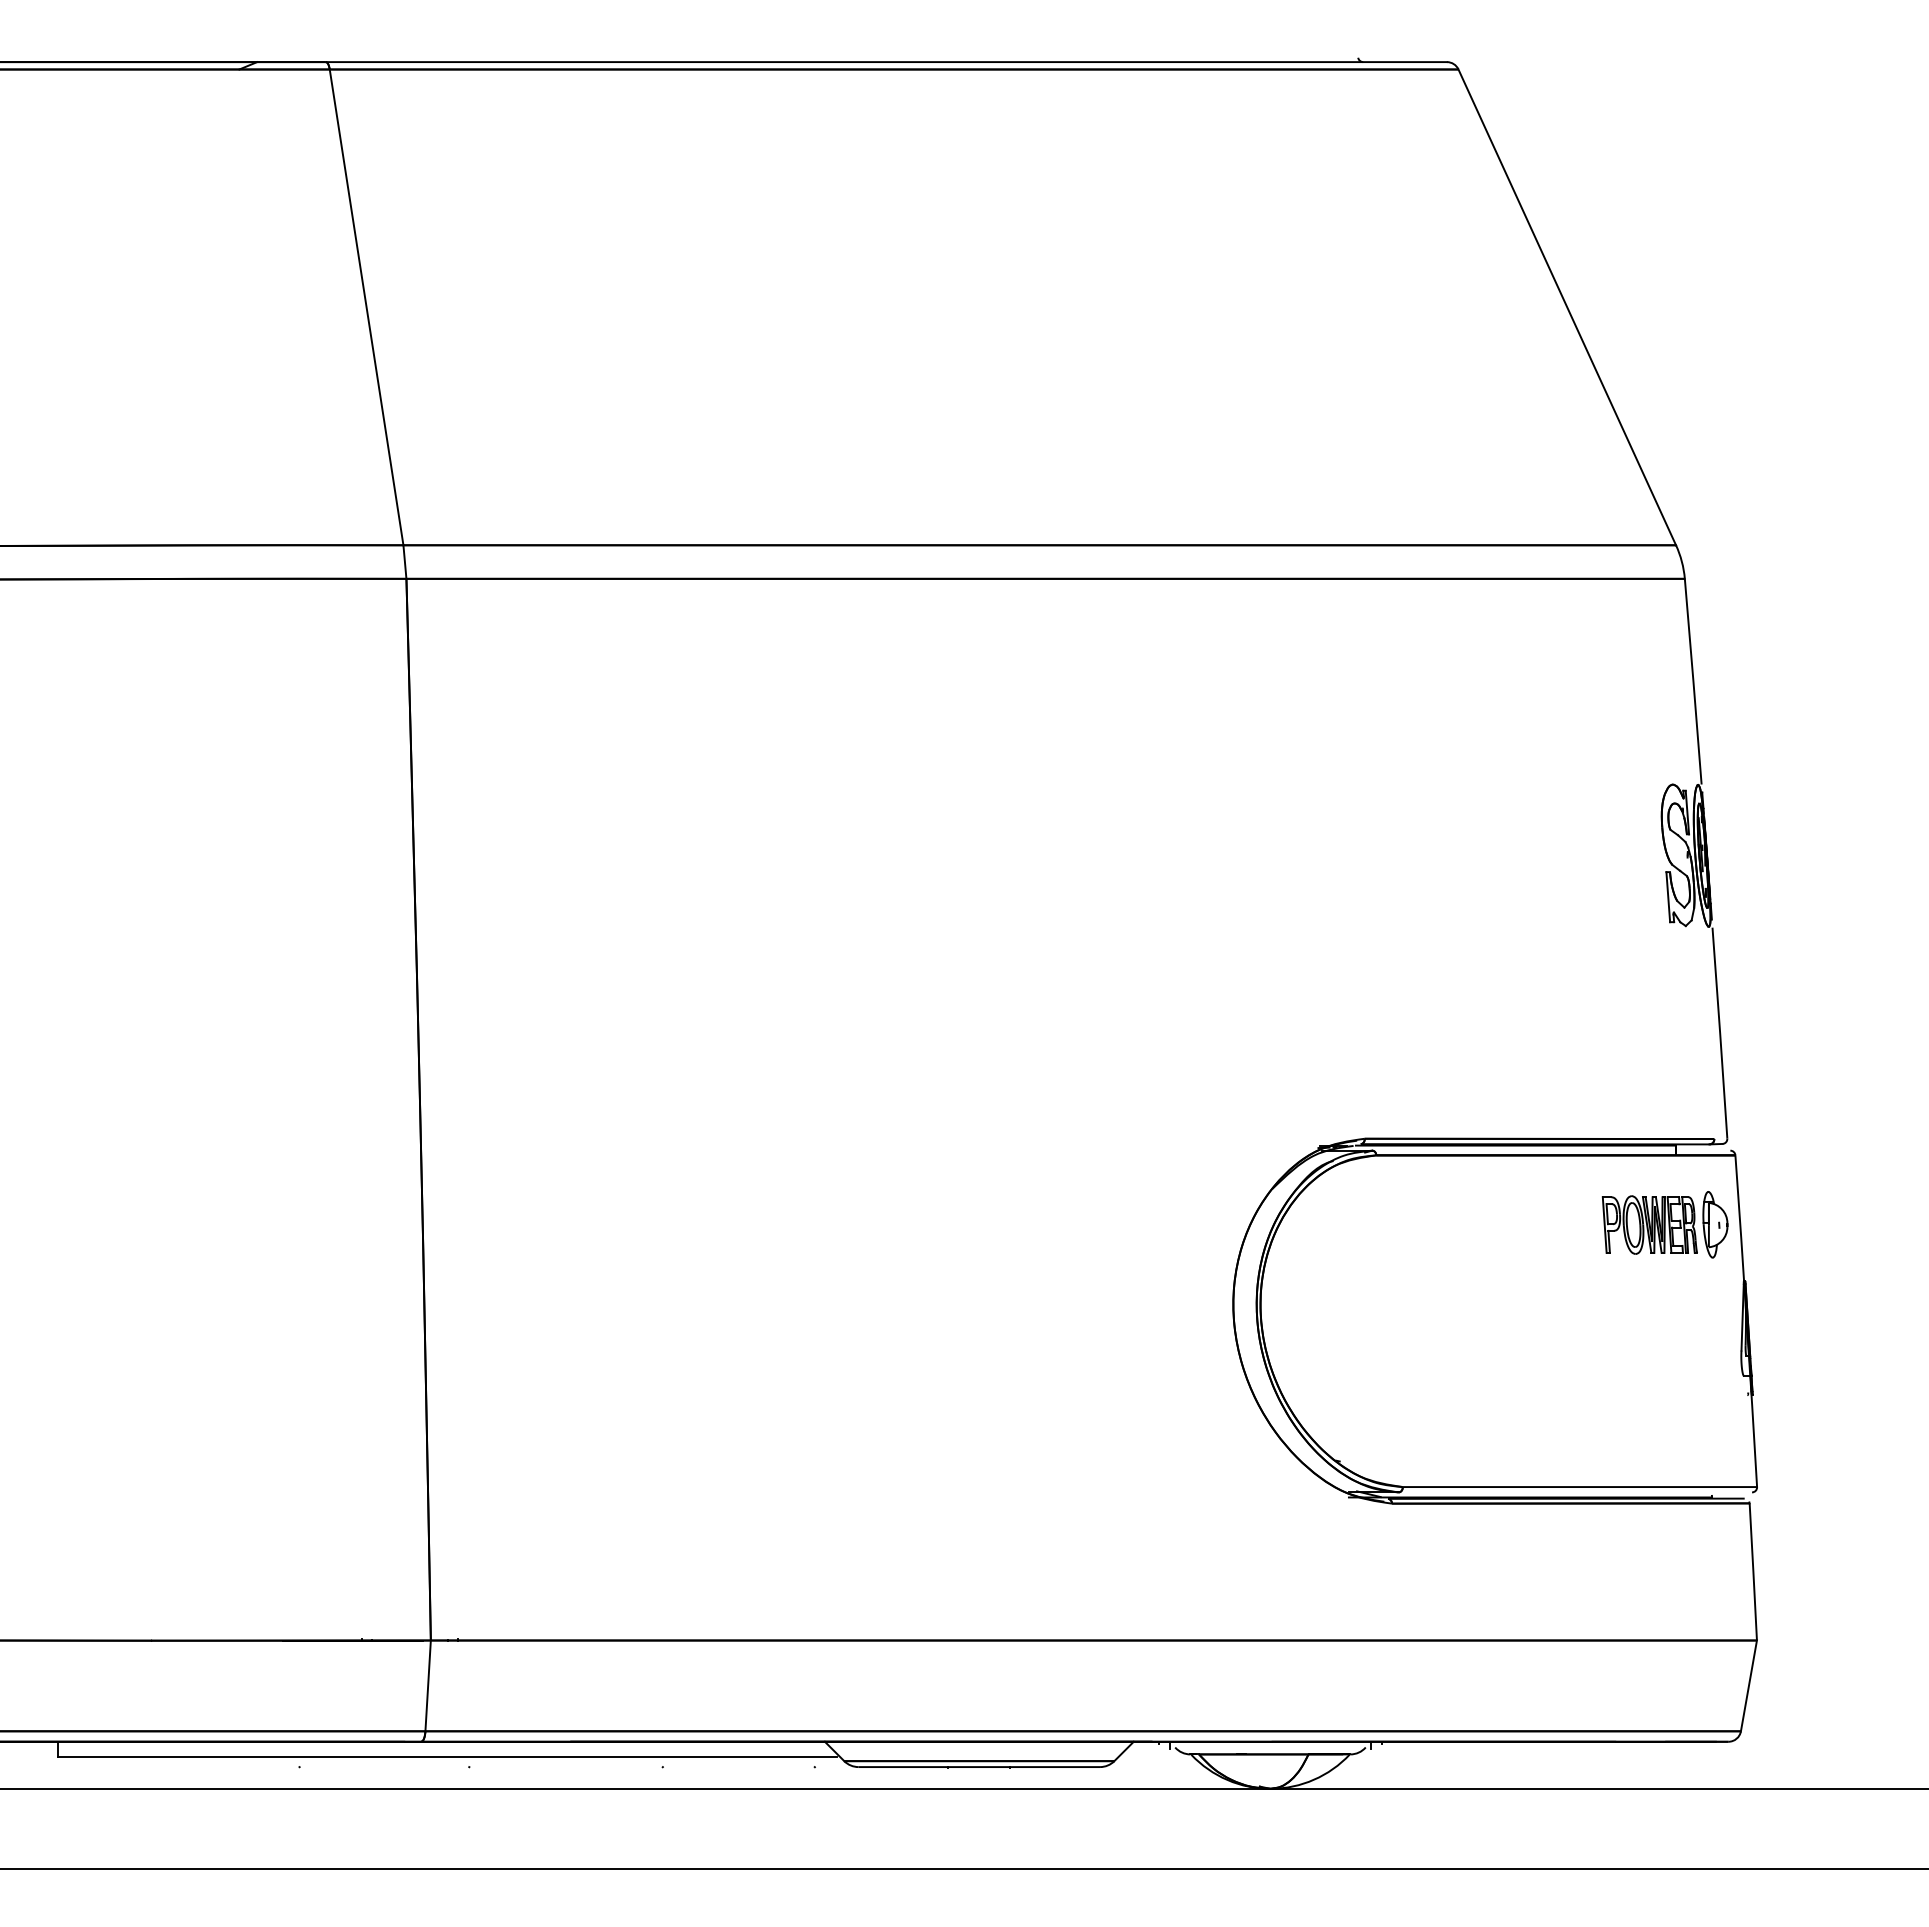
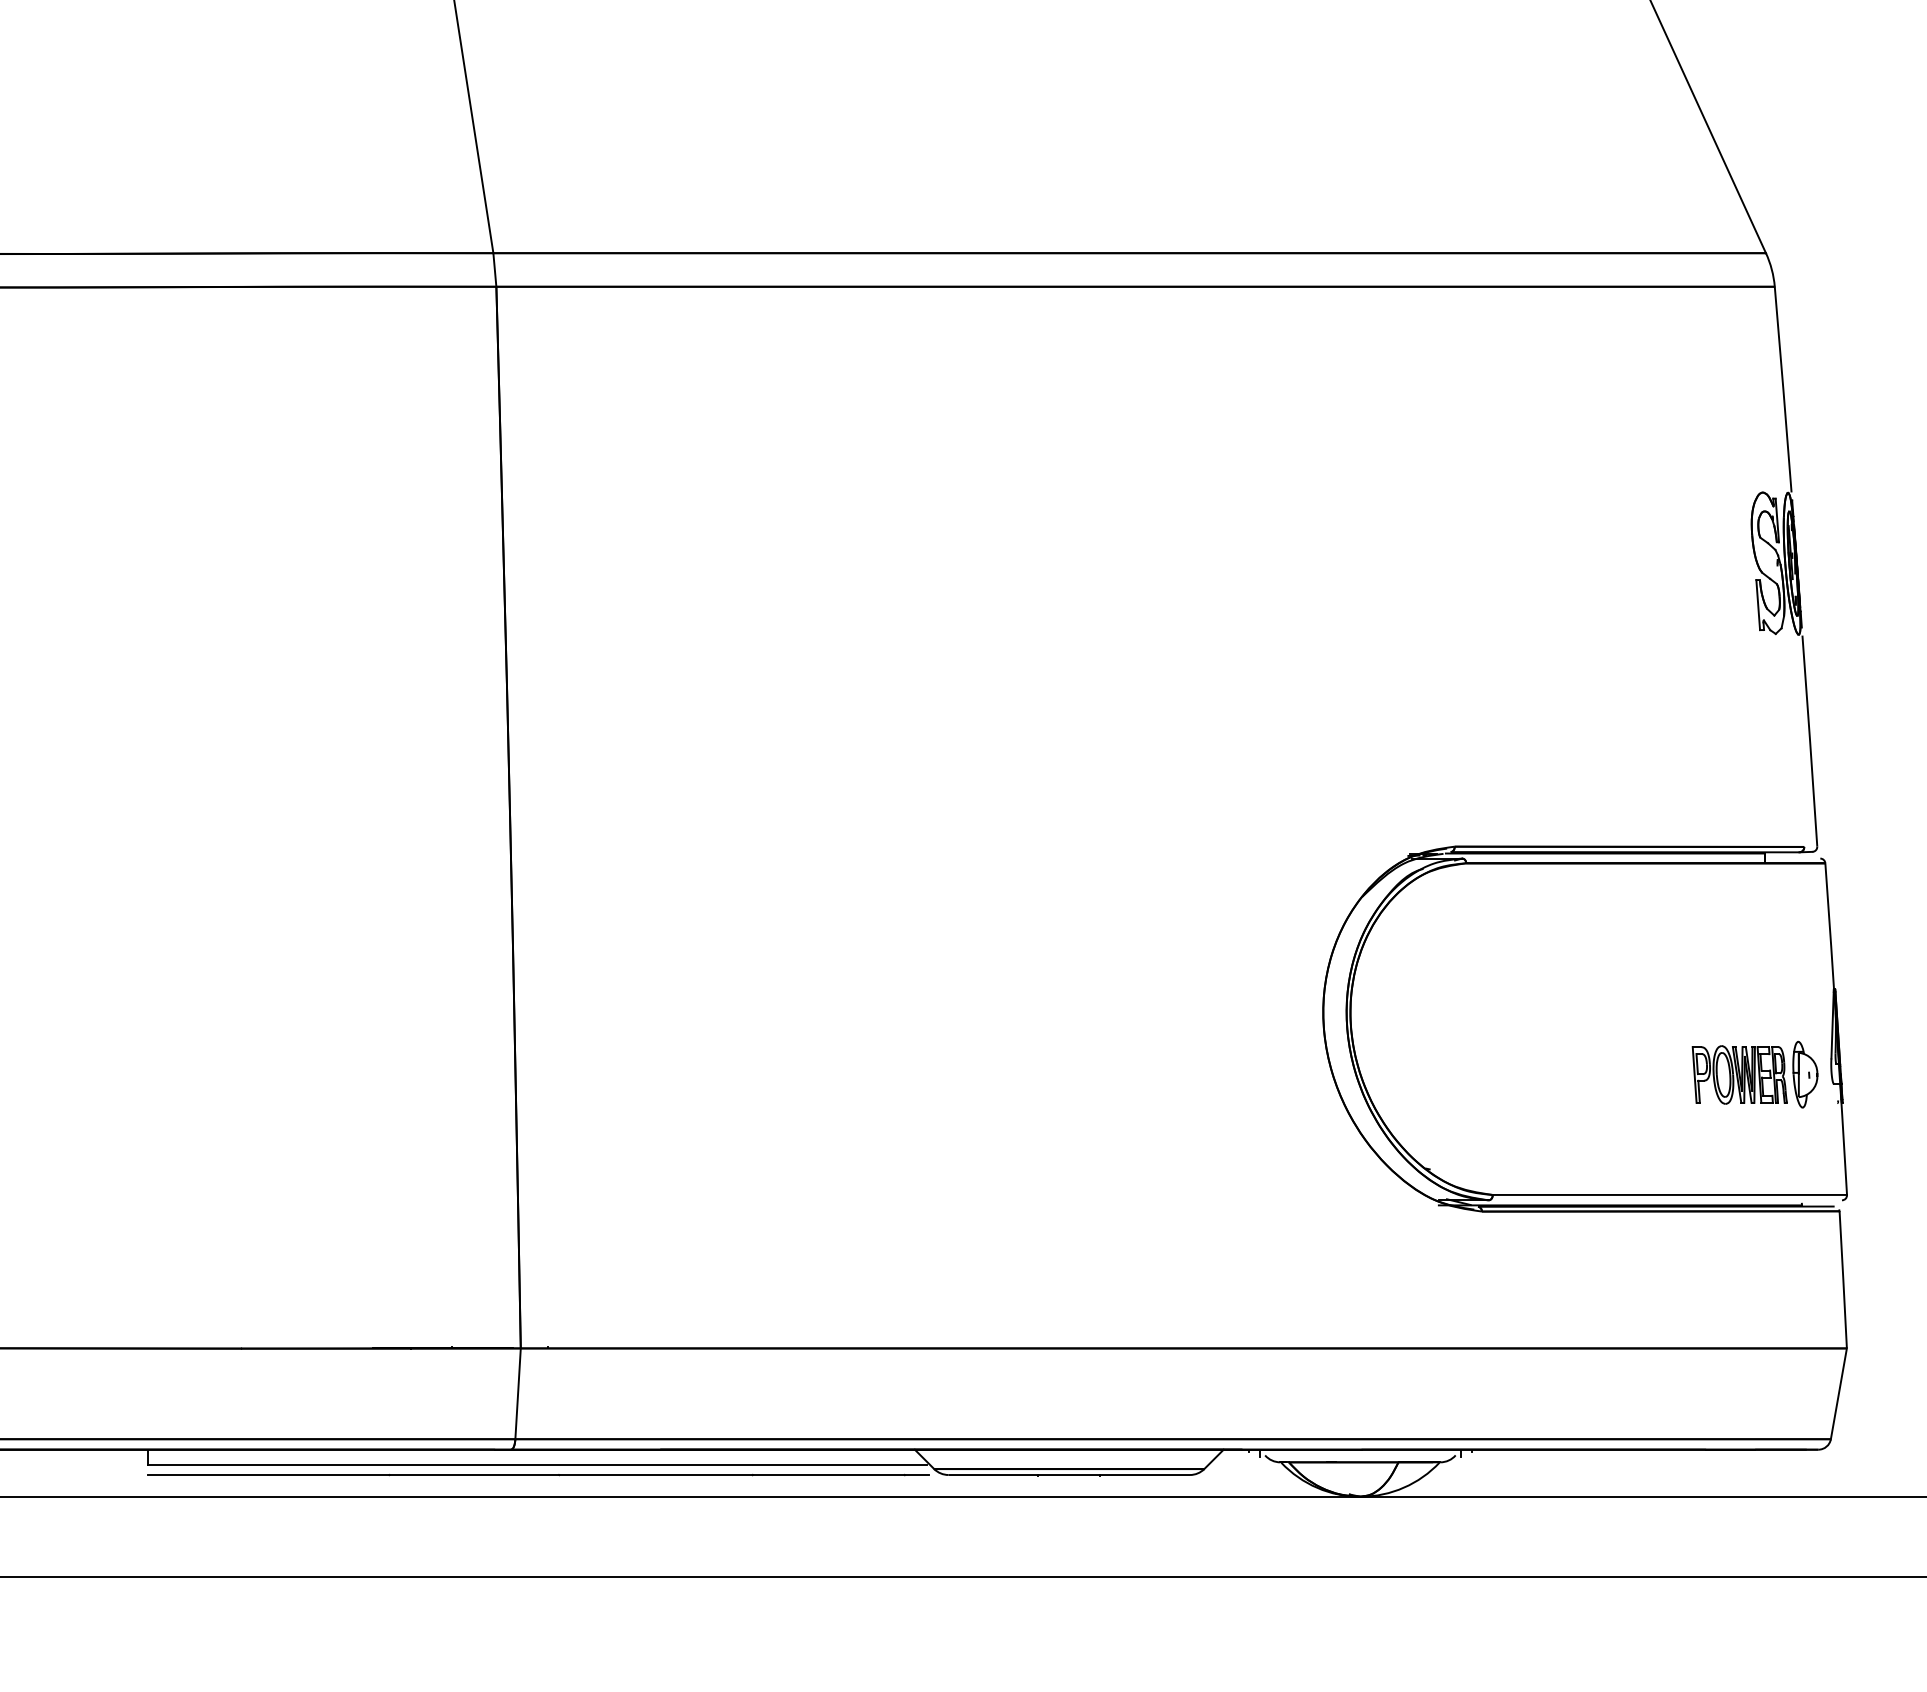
part: (1664, 1224) -> (1754, 1074), moved
line: (447, 1767) -> (537, 1475), added

